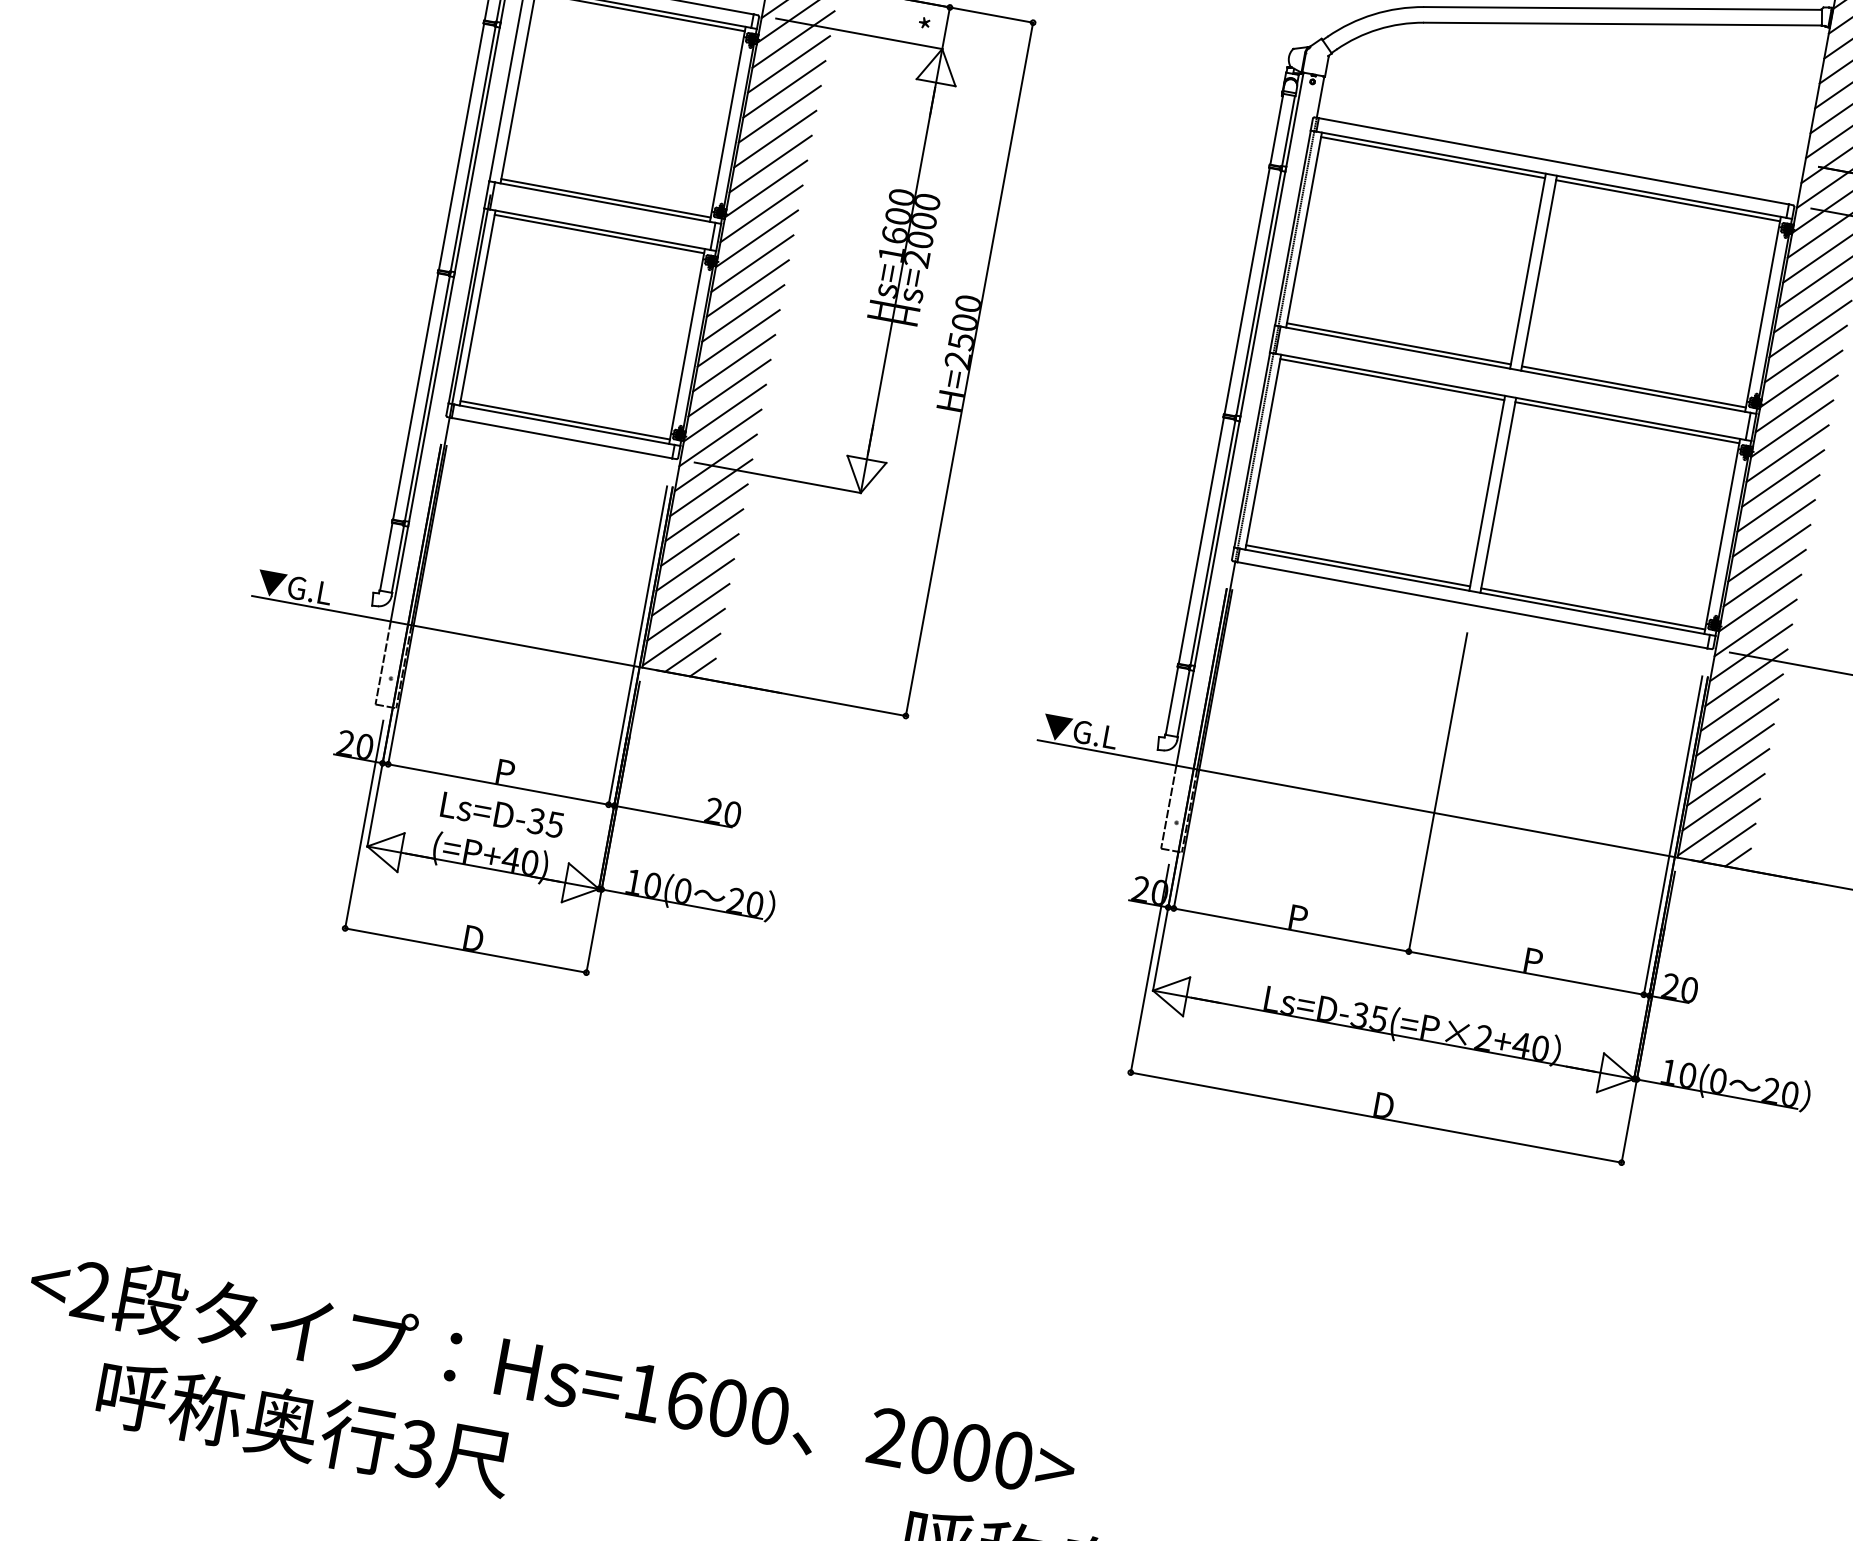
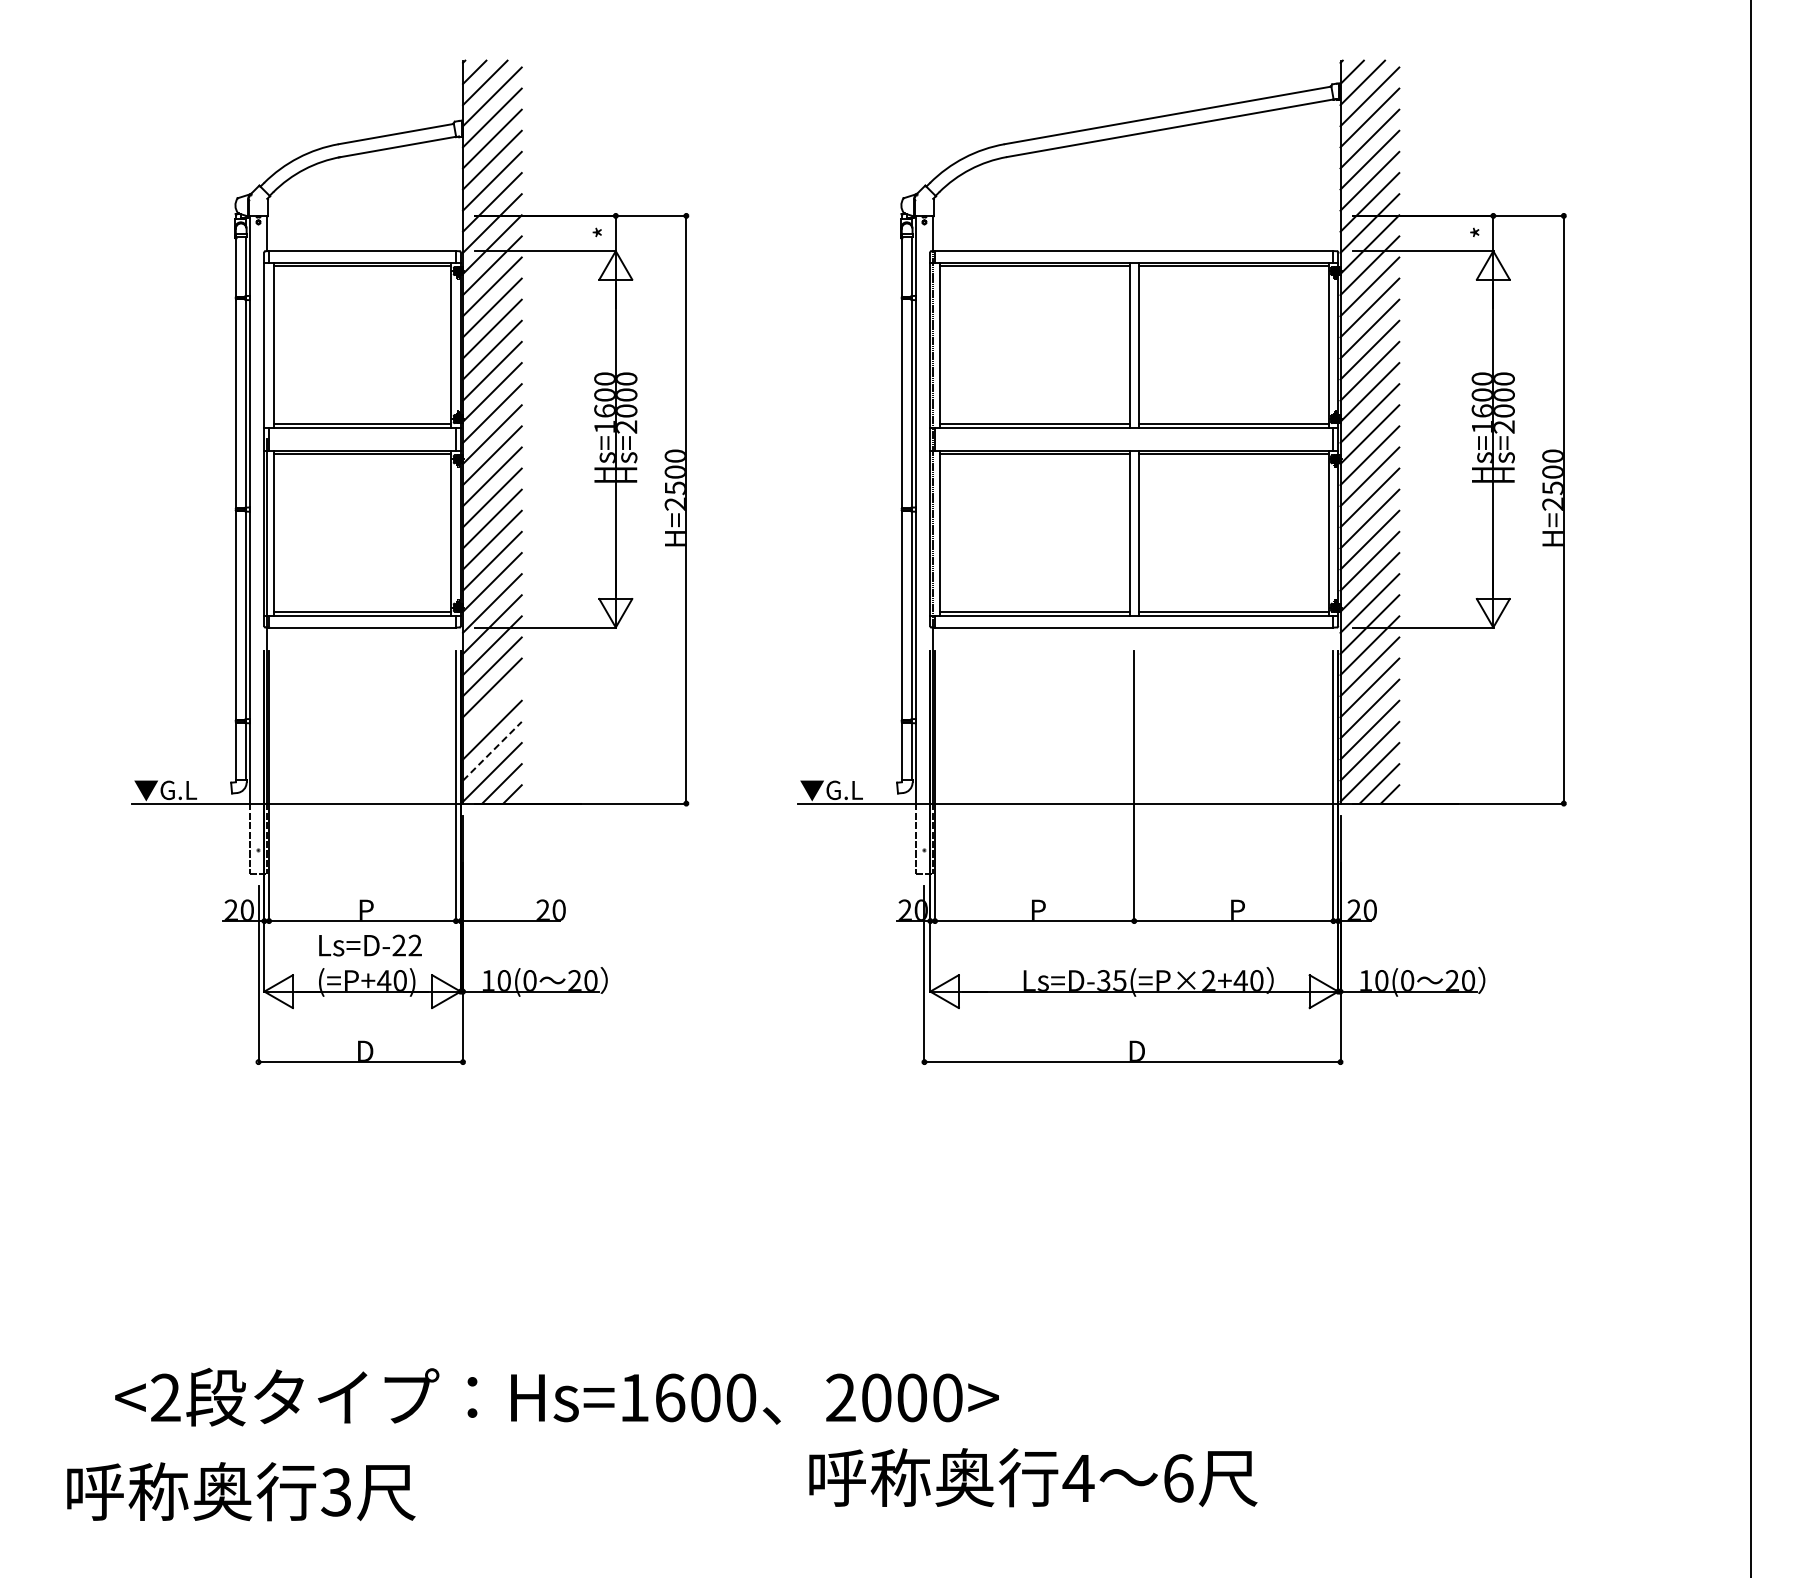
line: (697, 561) -> (492, 708), removed
line: (688, 612) -> (492, 751), solid -> dashed
text: (545, 822) -> (406, 945), Ls=D-35 -> Ls=D-22
text: (552, 1374) -> (556, 1396), moved
text: (304, 1427) -> (241, 1491), moved

